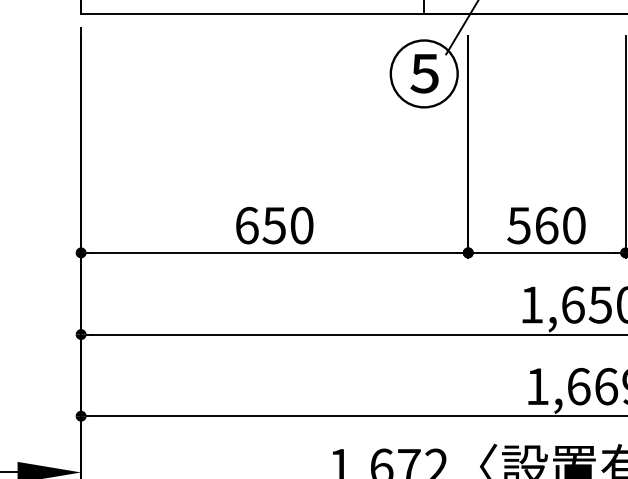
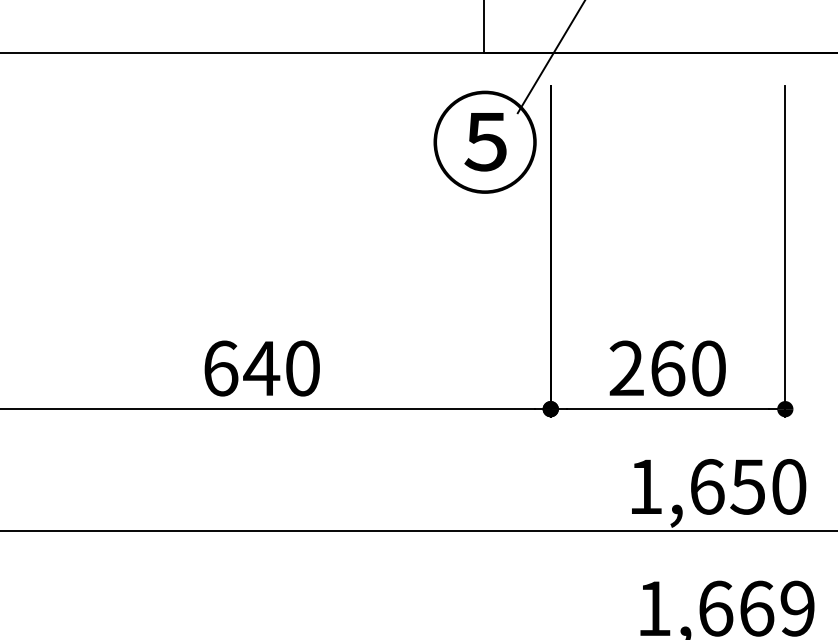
text: (274, 225) -> (261, 368), 650 -> 640
text: (518, 225) -> (625, 368), 560 -> 260

